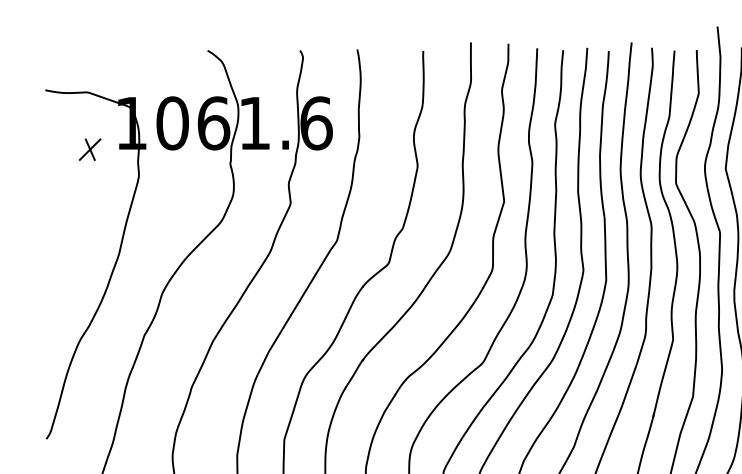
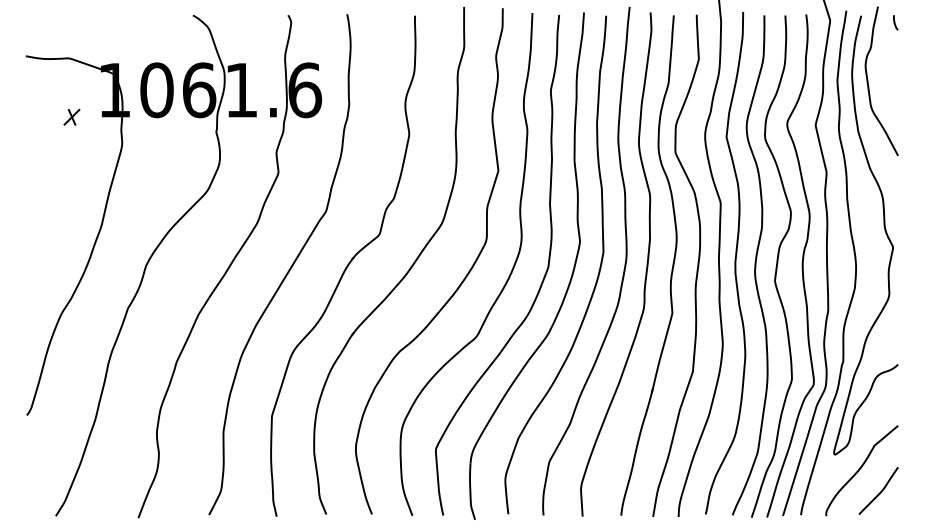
part: (89, 148) -> (71, 116), size x0.7

